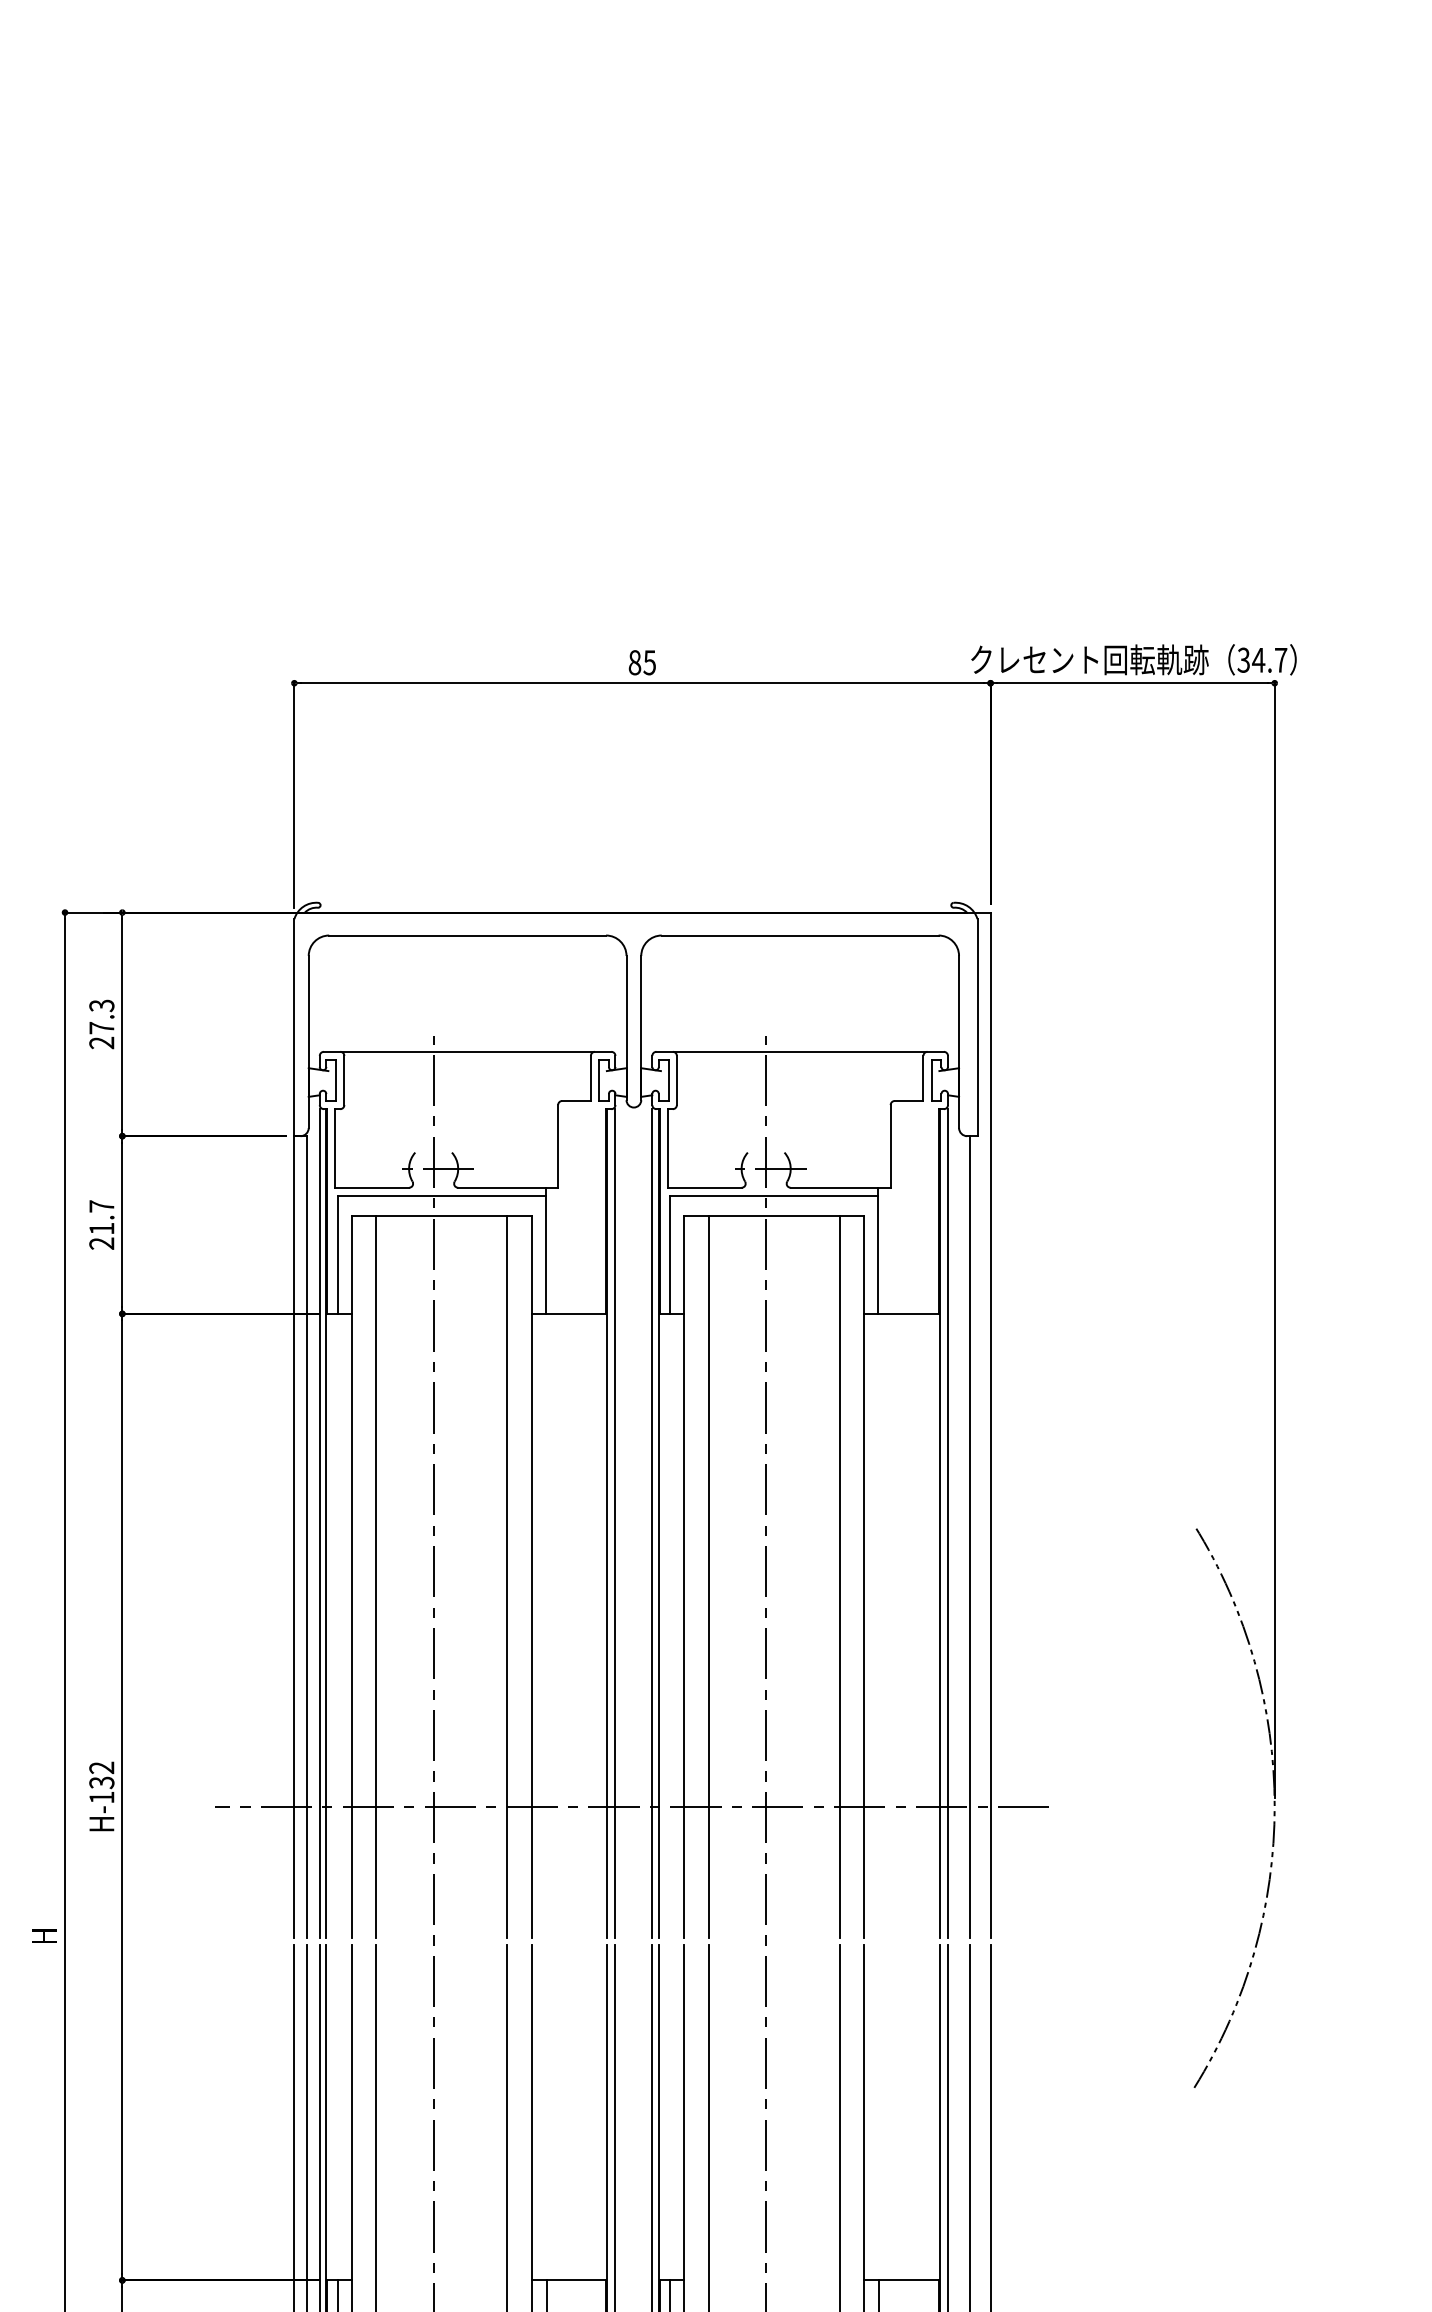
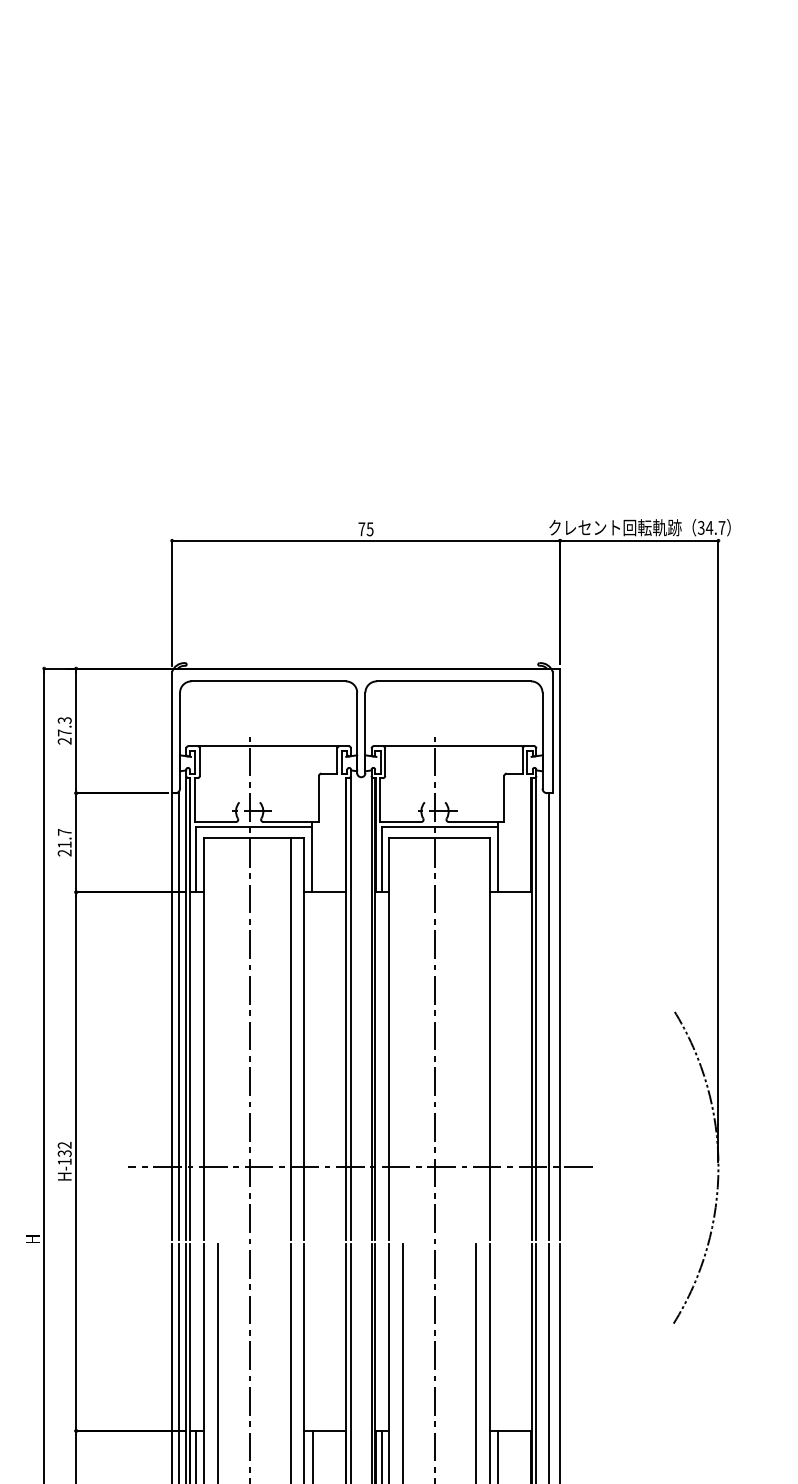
text: (634, 663) -> (361, 529), 85 -> 75
line: (375, 1576) -> (217, 1038), removed
line: (709, 1576) -> (403, 1038), removed
line: (840, 1576) -> (476, 1038), removed

